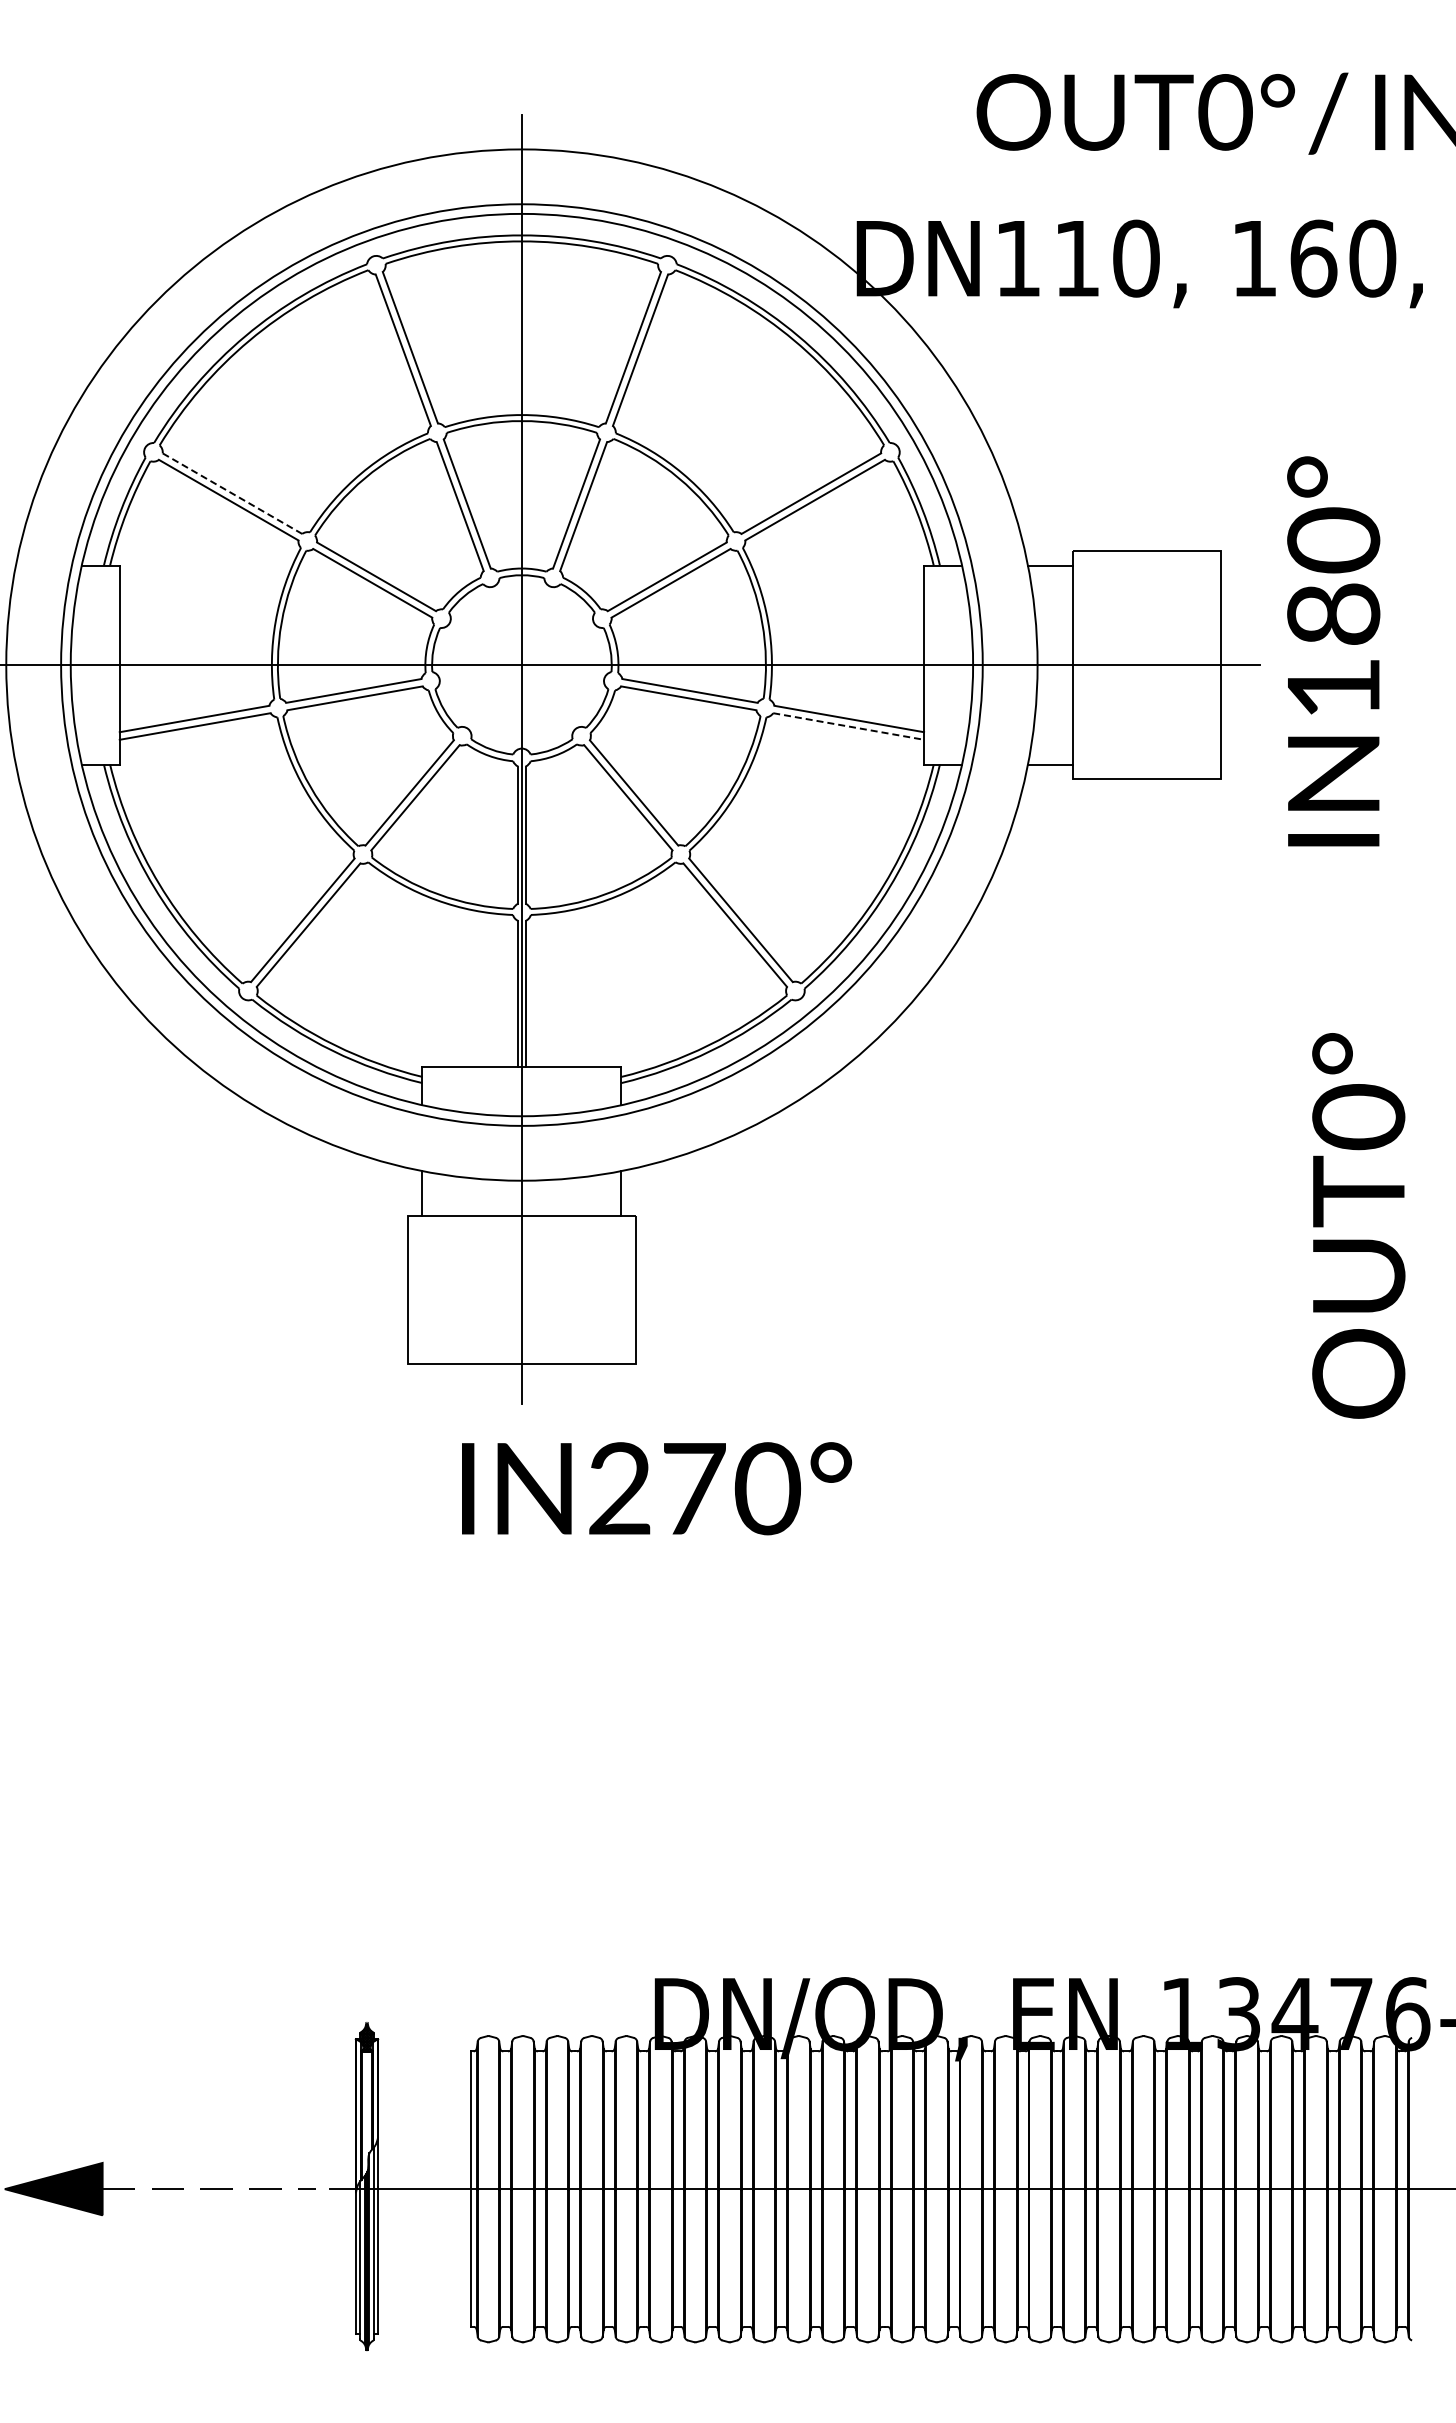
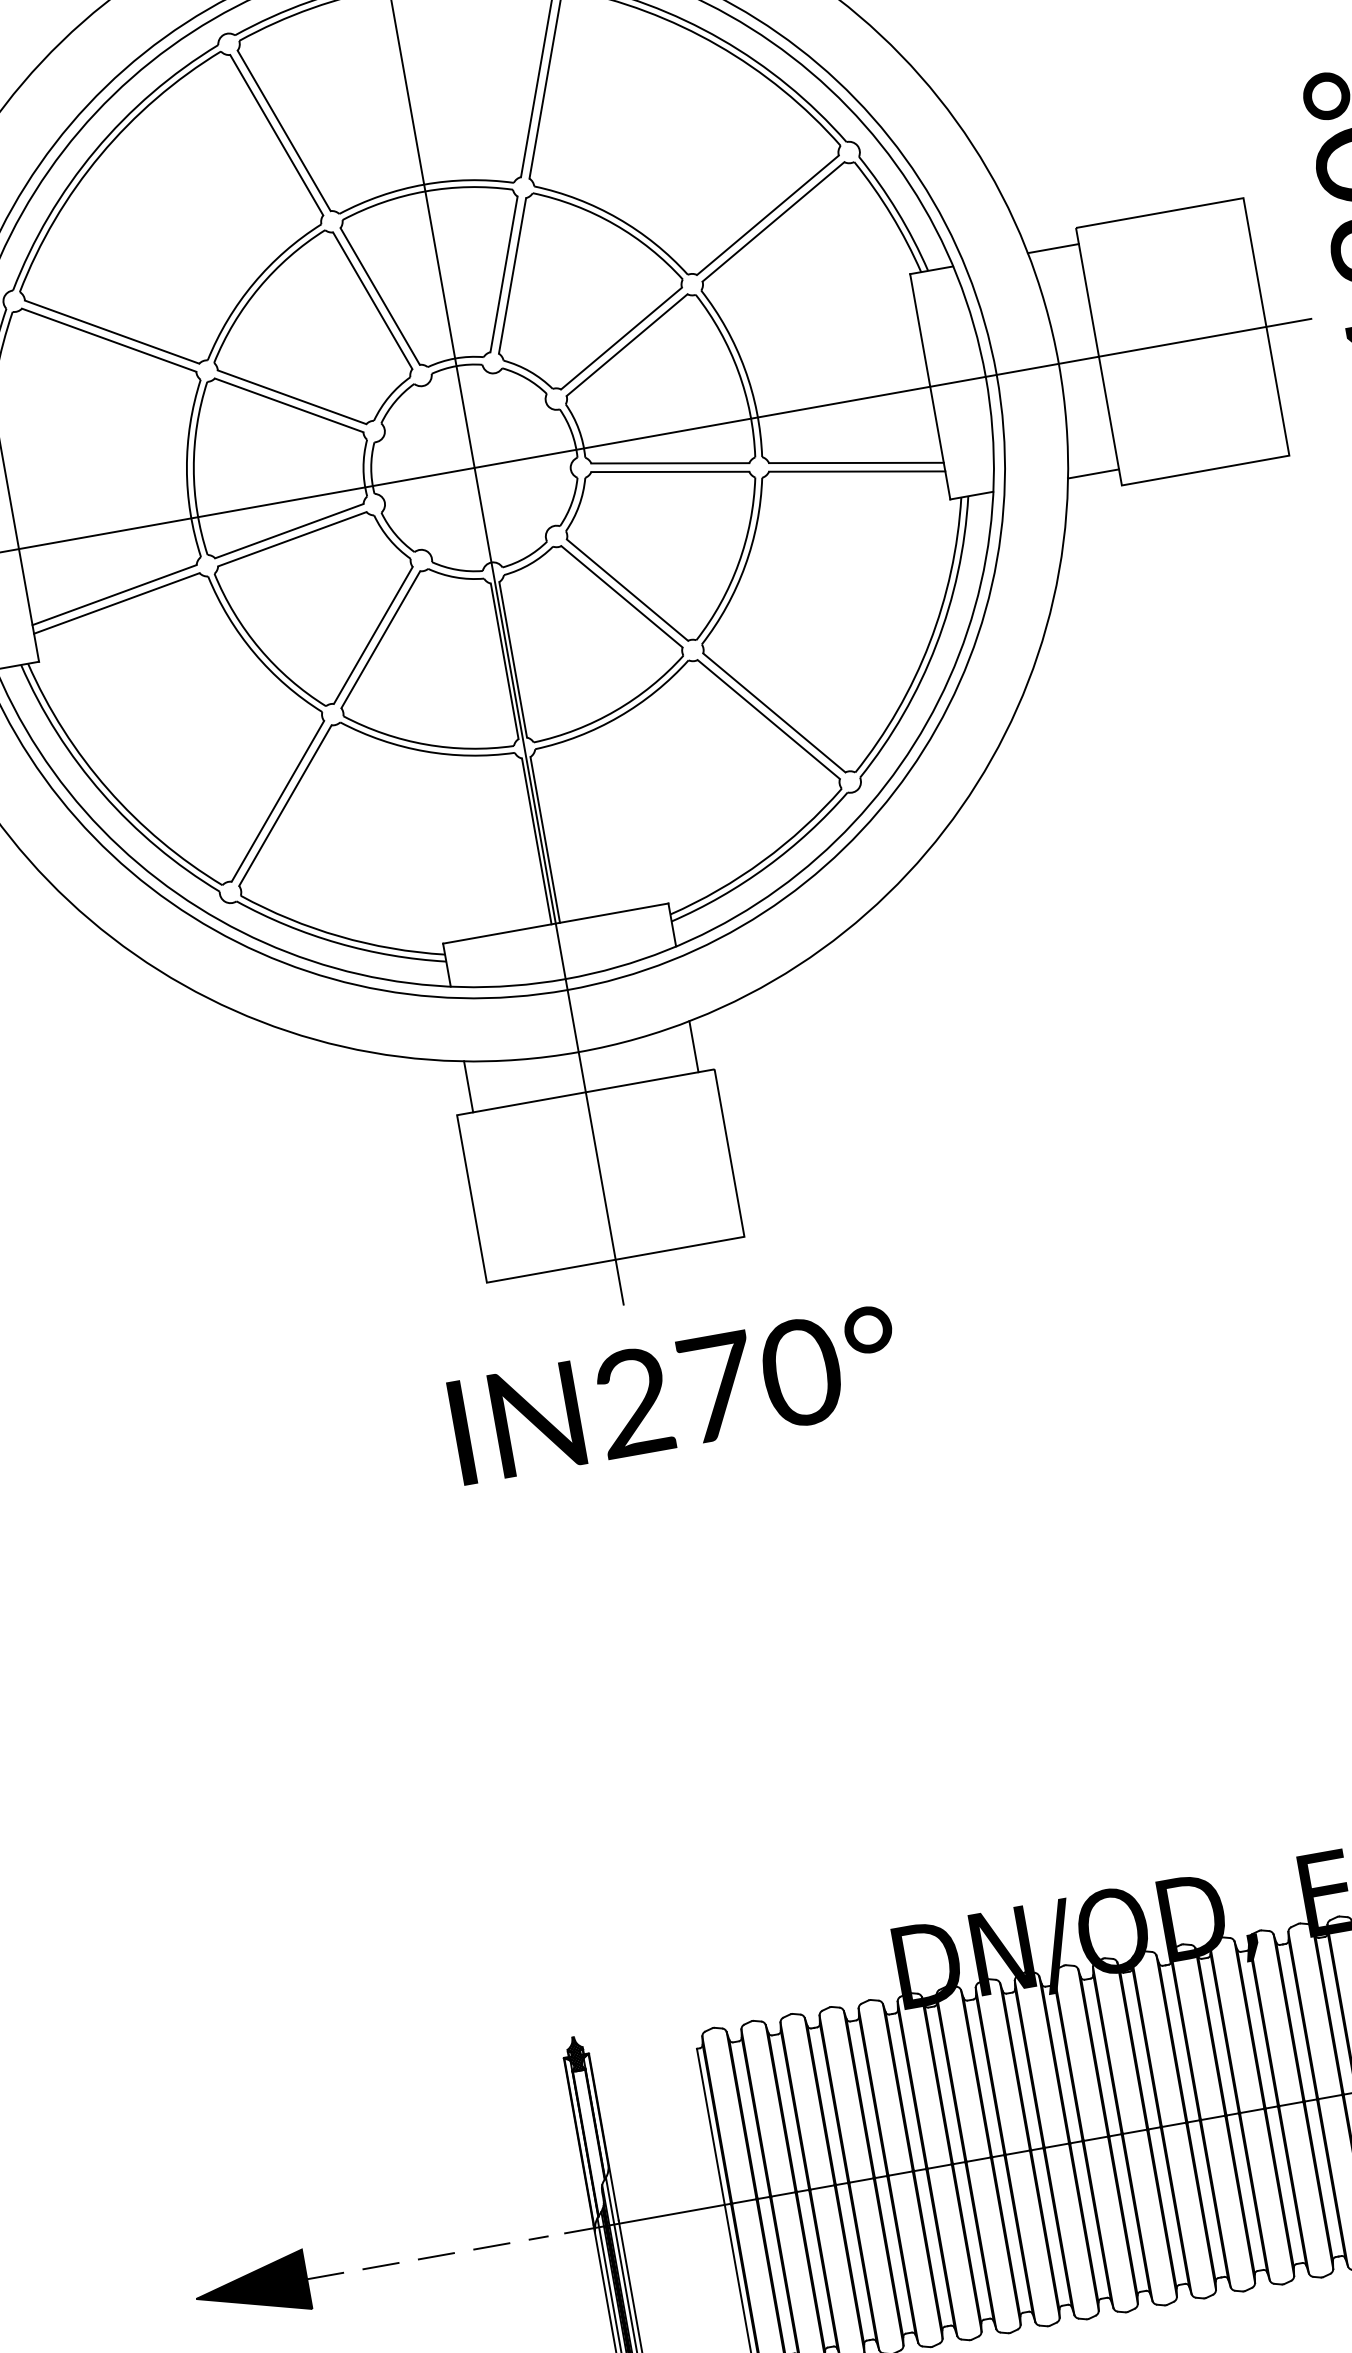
line: (232, 493) -> (112, 331), dashed -> solid
line: (848, 726) -> (857, 471), dashed -> solid
text: (656, 1488) -> (675, 1394), moved

